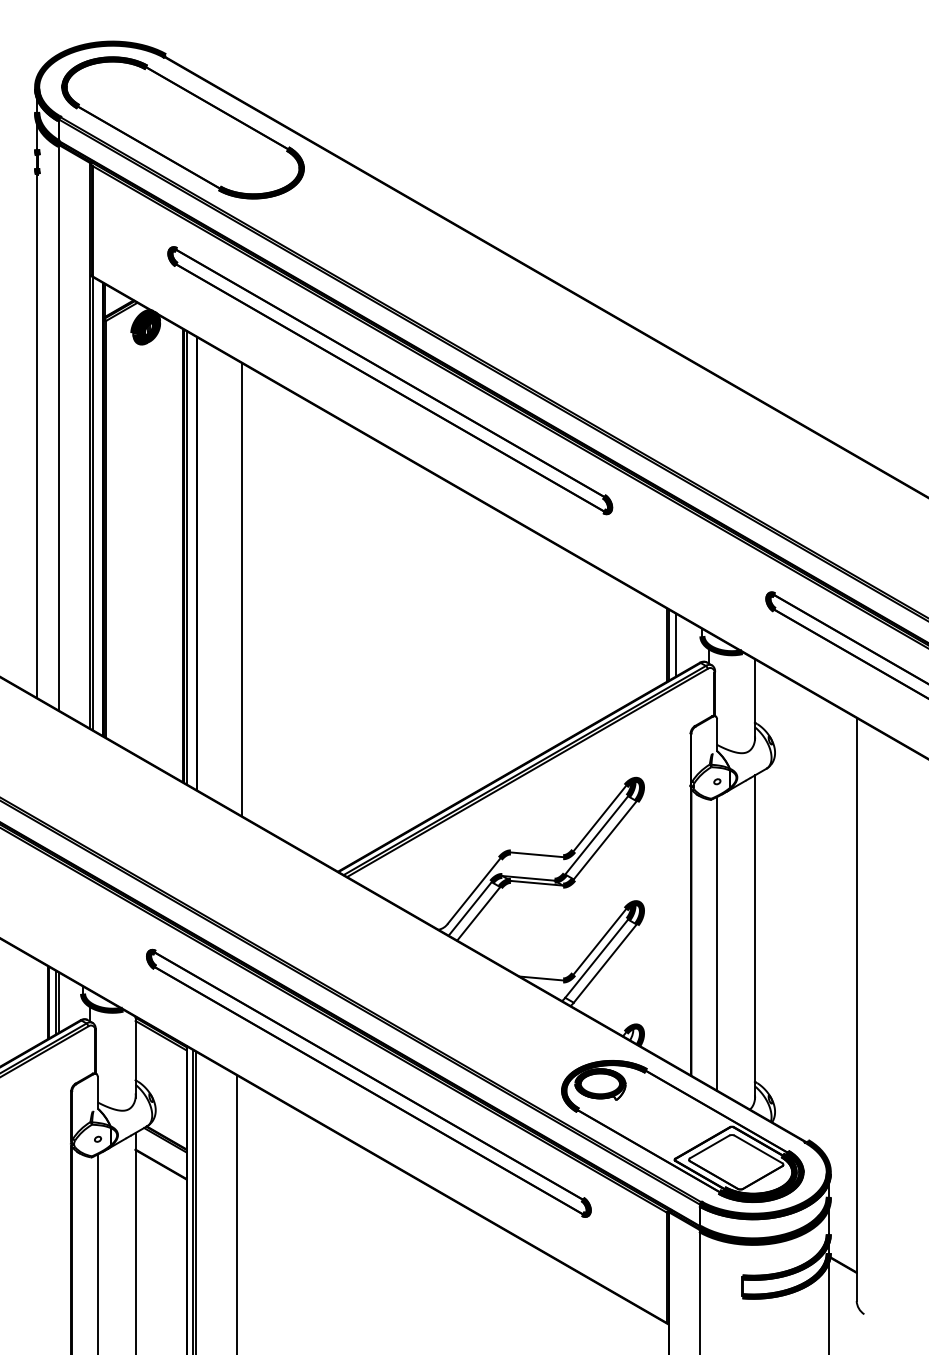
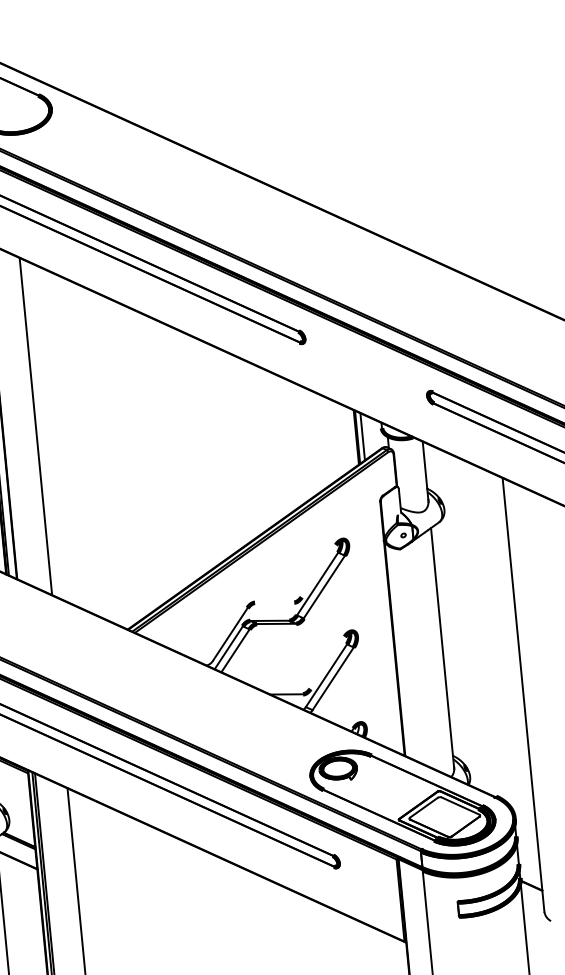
line: (599, 818) -> (318, 571), removed
line: (536, 854) -> (274, 602), removed
line: (599, 941) -> (327, 662), removed
line: (717, 943) -> (415, 655), removed

